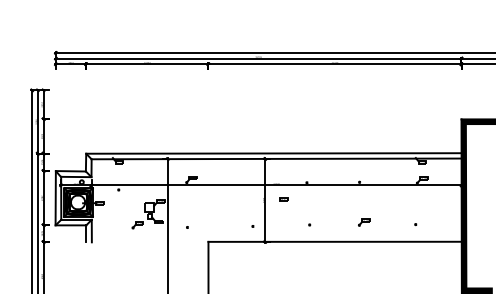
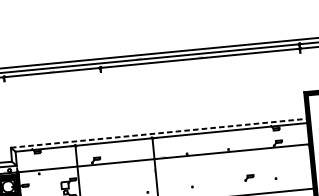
line: (273, 153) -> (158, 133), solid -> dashed
part: (283, 199) -> (169, 168), removed
part: (364, 222) -> (249, 177), moved

